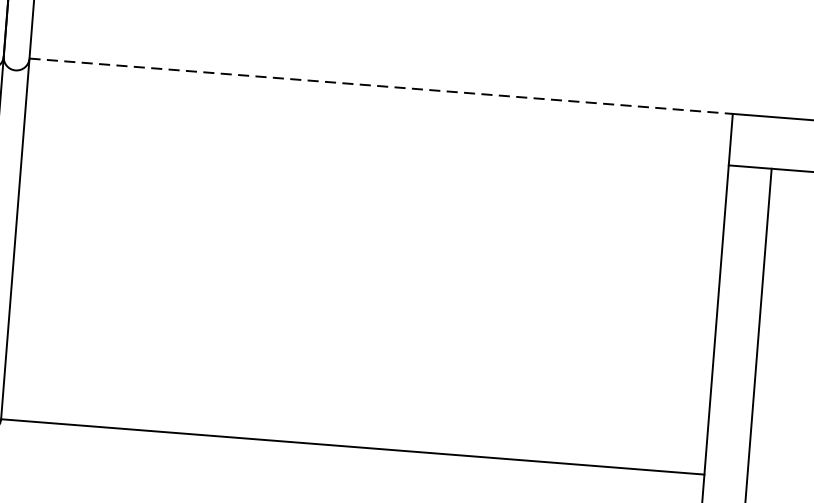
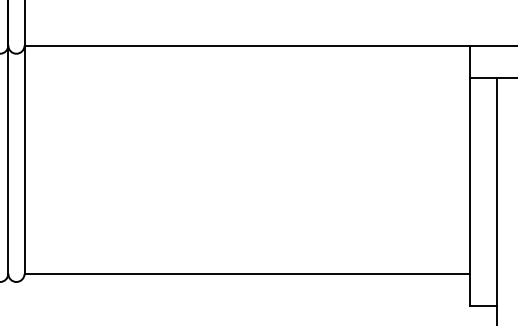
line: (381, 86) -> (247, 45), dashed -> solid

